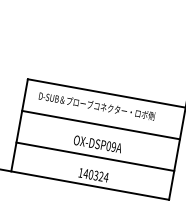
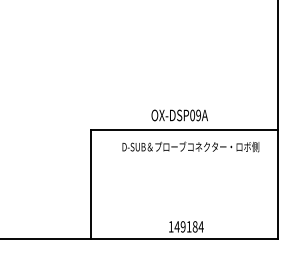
text: (96, 105) -> (190, 146), moved
line: (101, 124) -> (184, 167), removed
text: (97, 144) -> (179, 115), moved
line: (95, 156) -> (184, 205), removed
text: (95, 175) -> (188, 226), 140324 -> 149184

